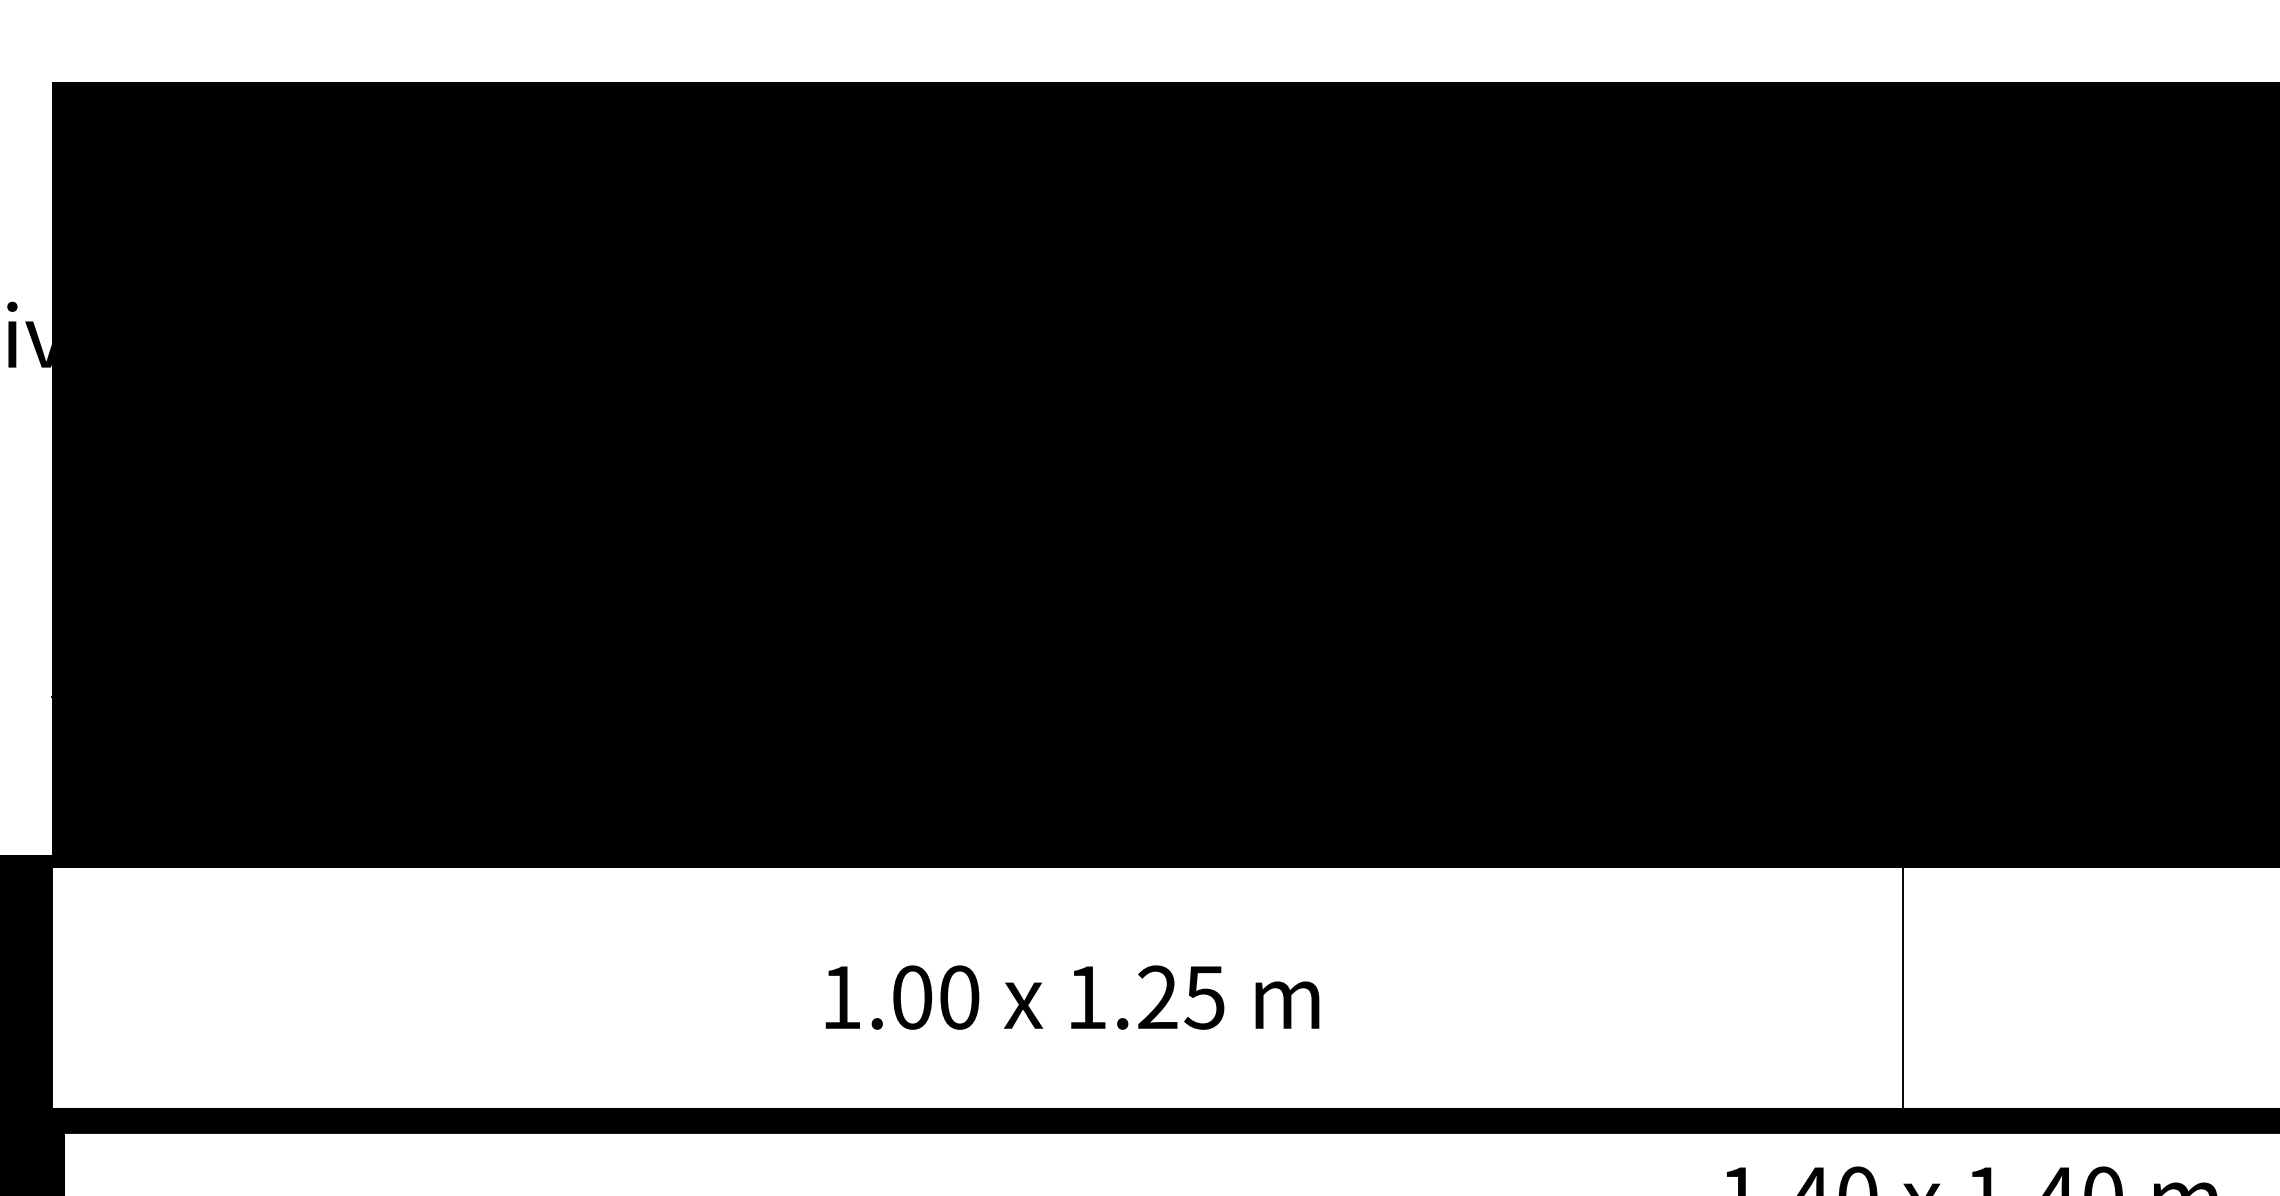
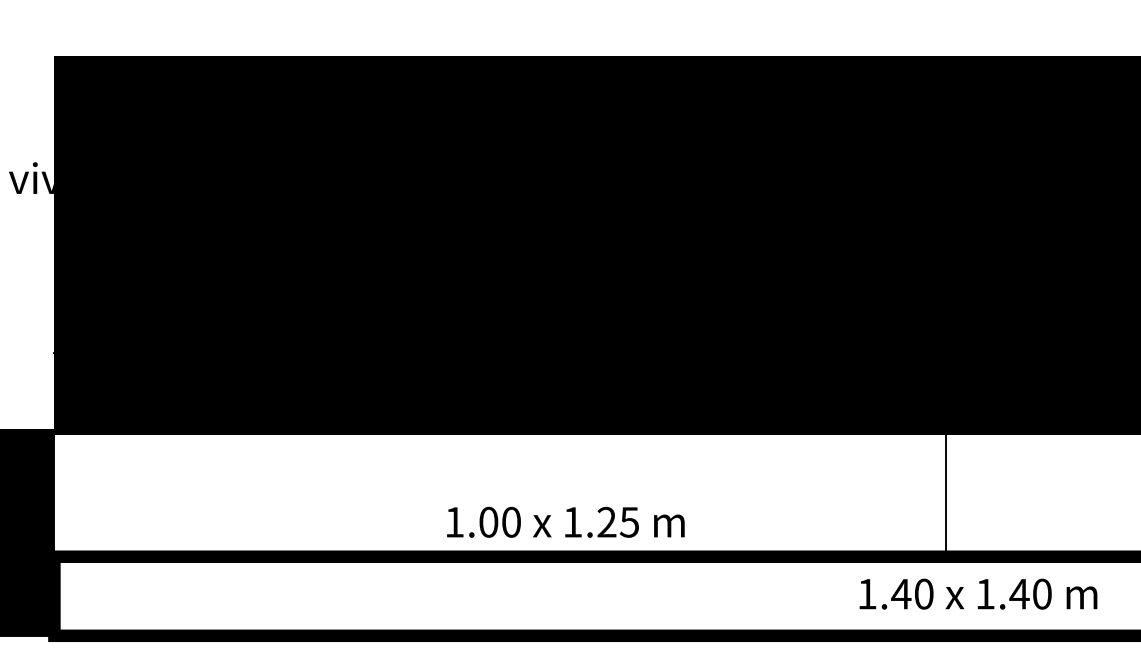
text: (1071, 995) -> (565, 521), moved

